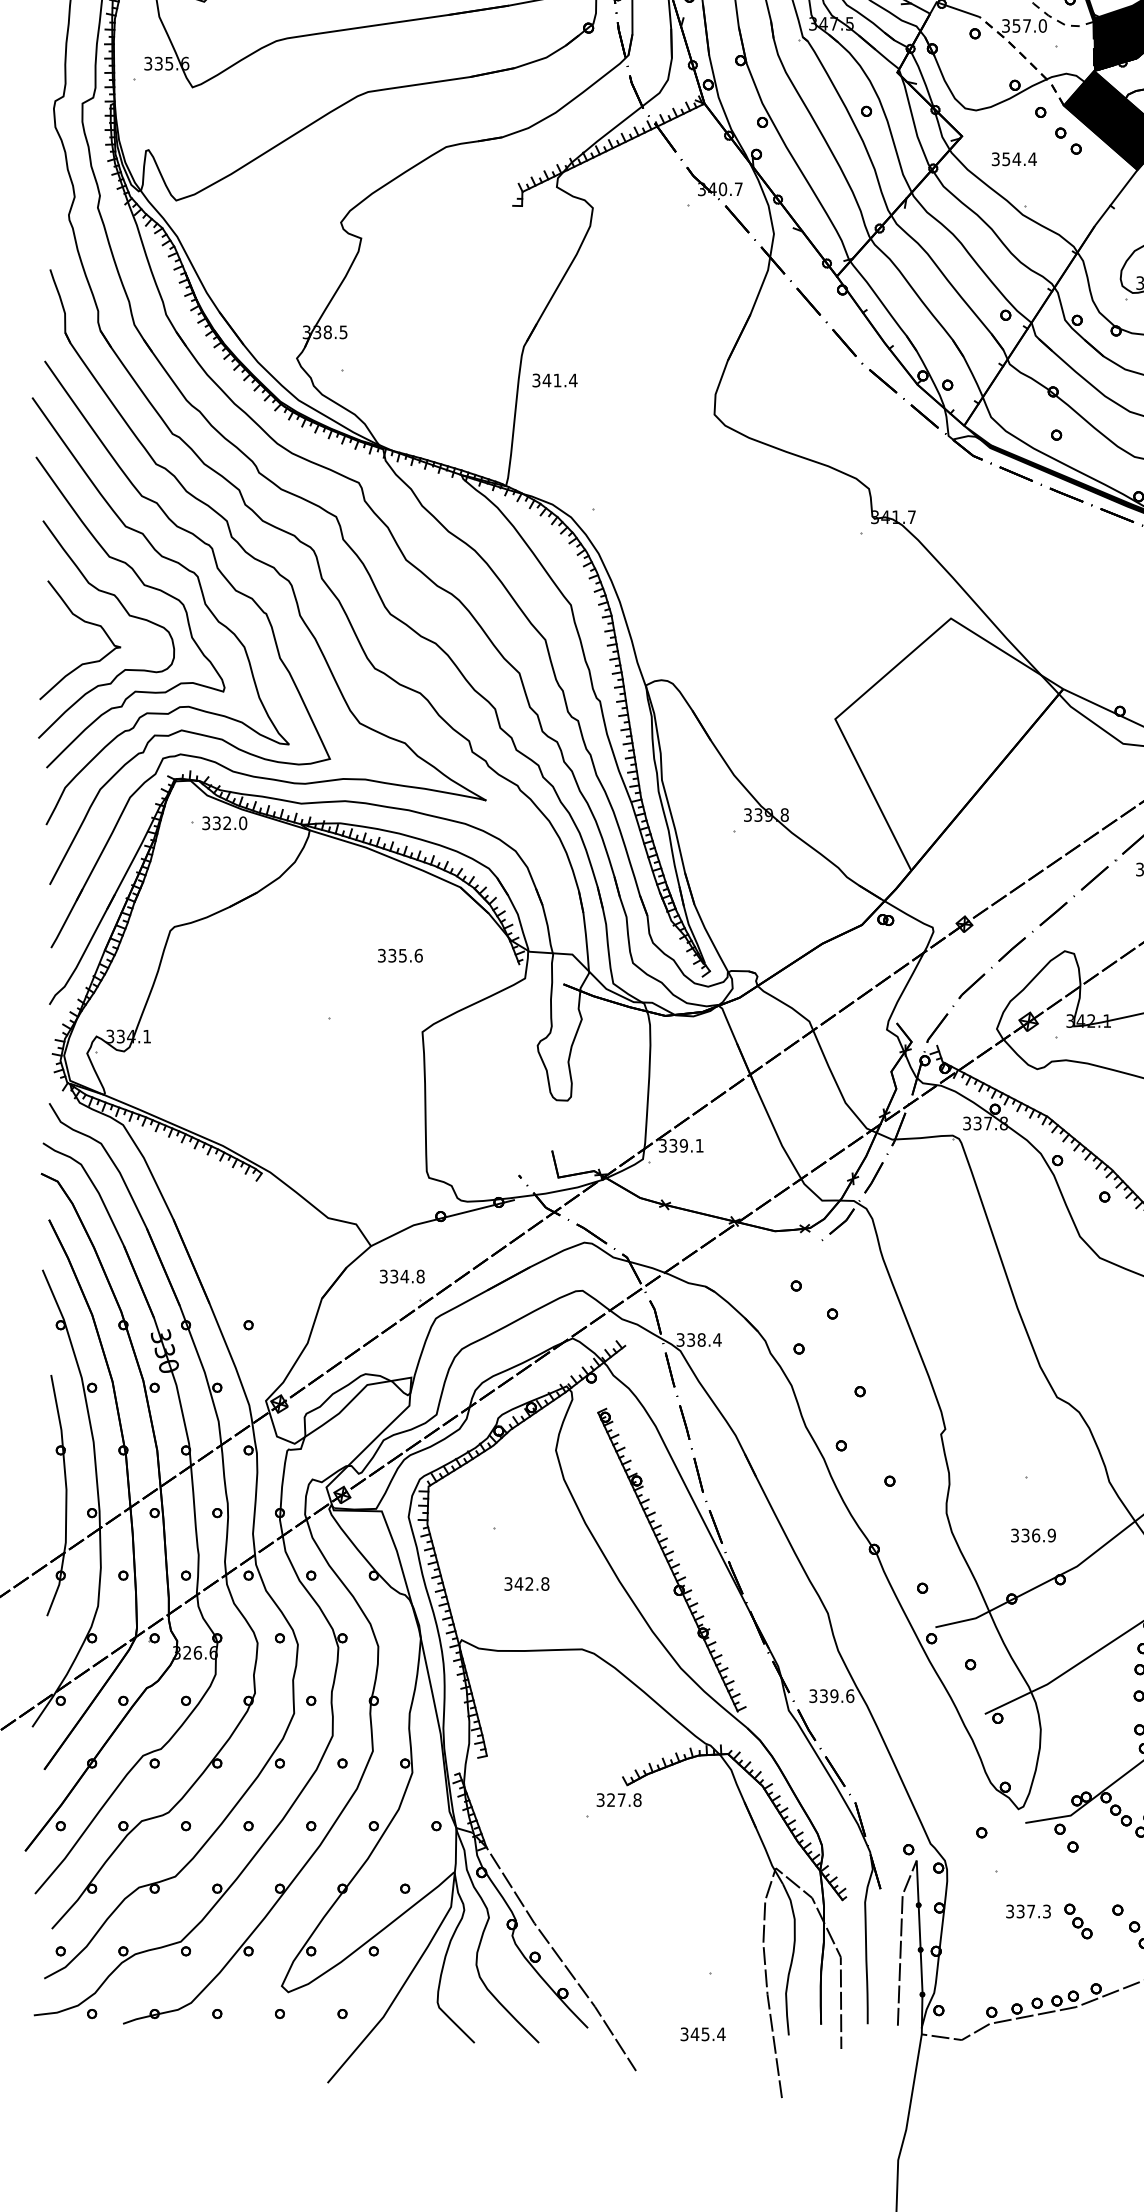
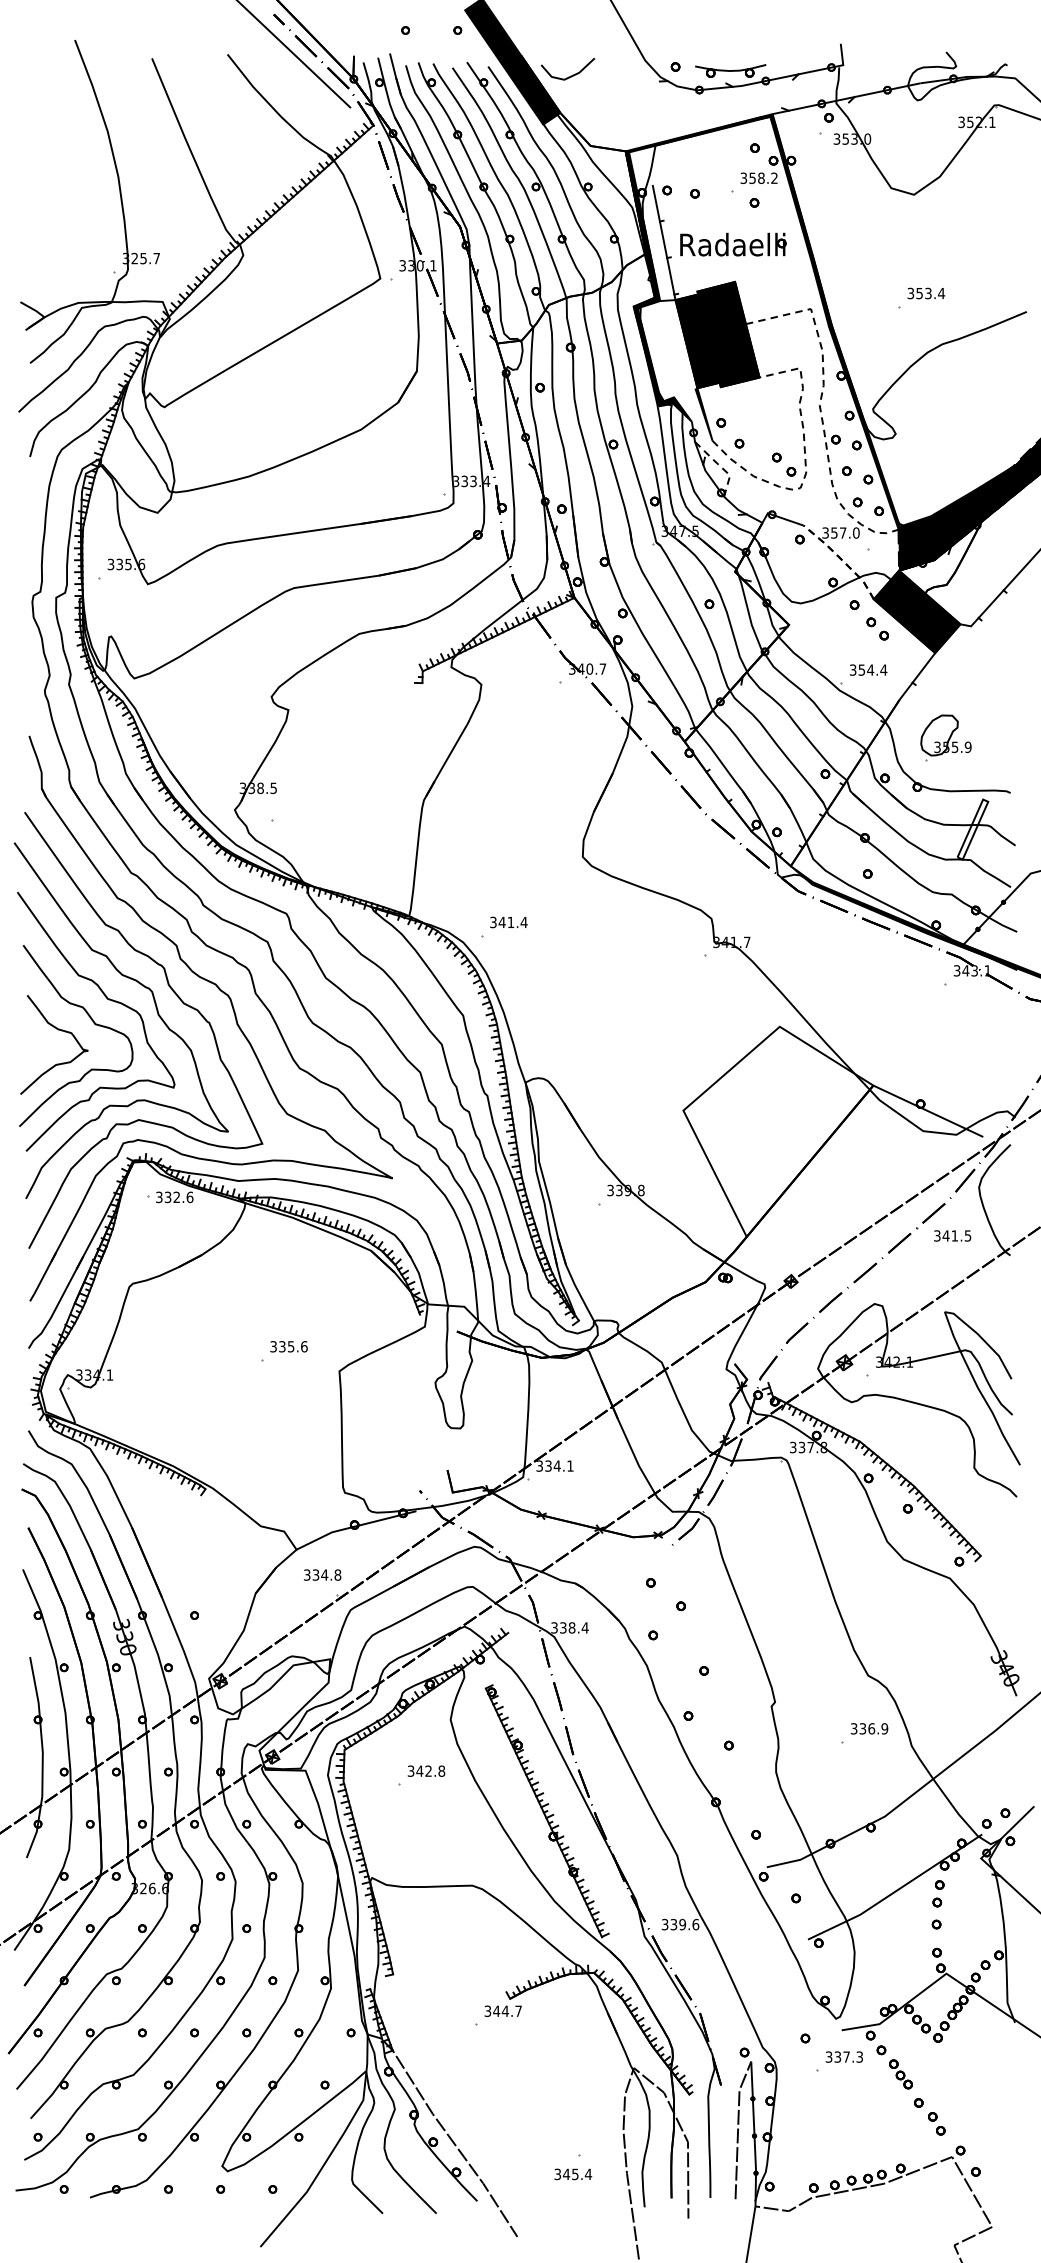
text: (1014, 158) -> (868, 669), moved
text: (554, 380) -> (508, 922), moved
text: (242, 822) -> (189, 1196), 332.0 -> 332.6
text: (399, 955) -> (288, 1346), moved
text: (682, 1145) -> (556, 1465), 339.1 -> 334.1
text: (1033, 1535) -> (869, 1728), moved
text: (526, 1583) -> (426, 1770), moved
text: (624, 1799) -> (507, 2010), 327.8 -> 344.7
text: (1027, 1910) -> (843, 2056), moved
part: (1077, 1921) -> (900, 2074), moved
text: (703, 2034) -> (573, 2174), moved

